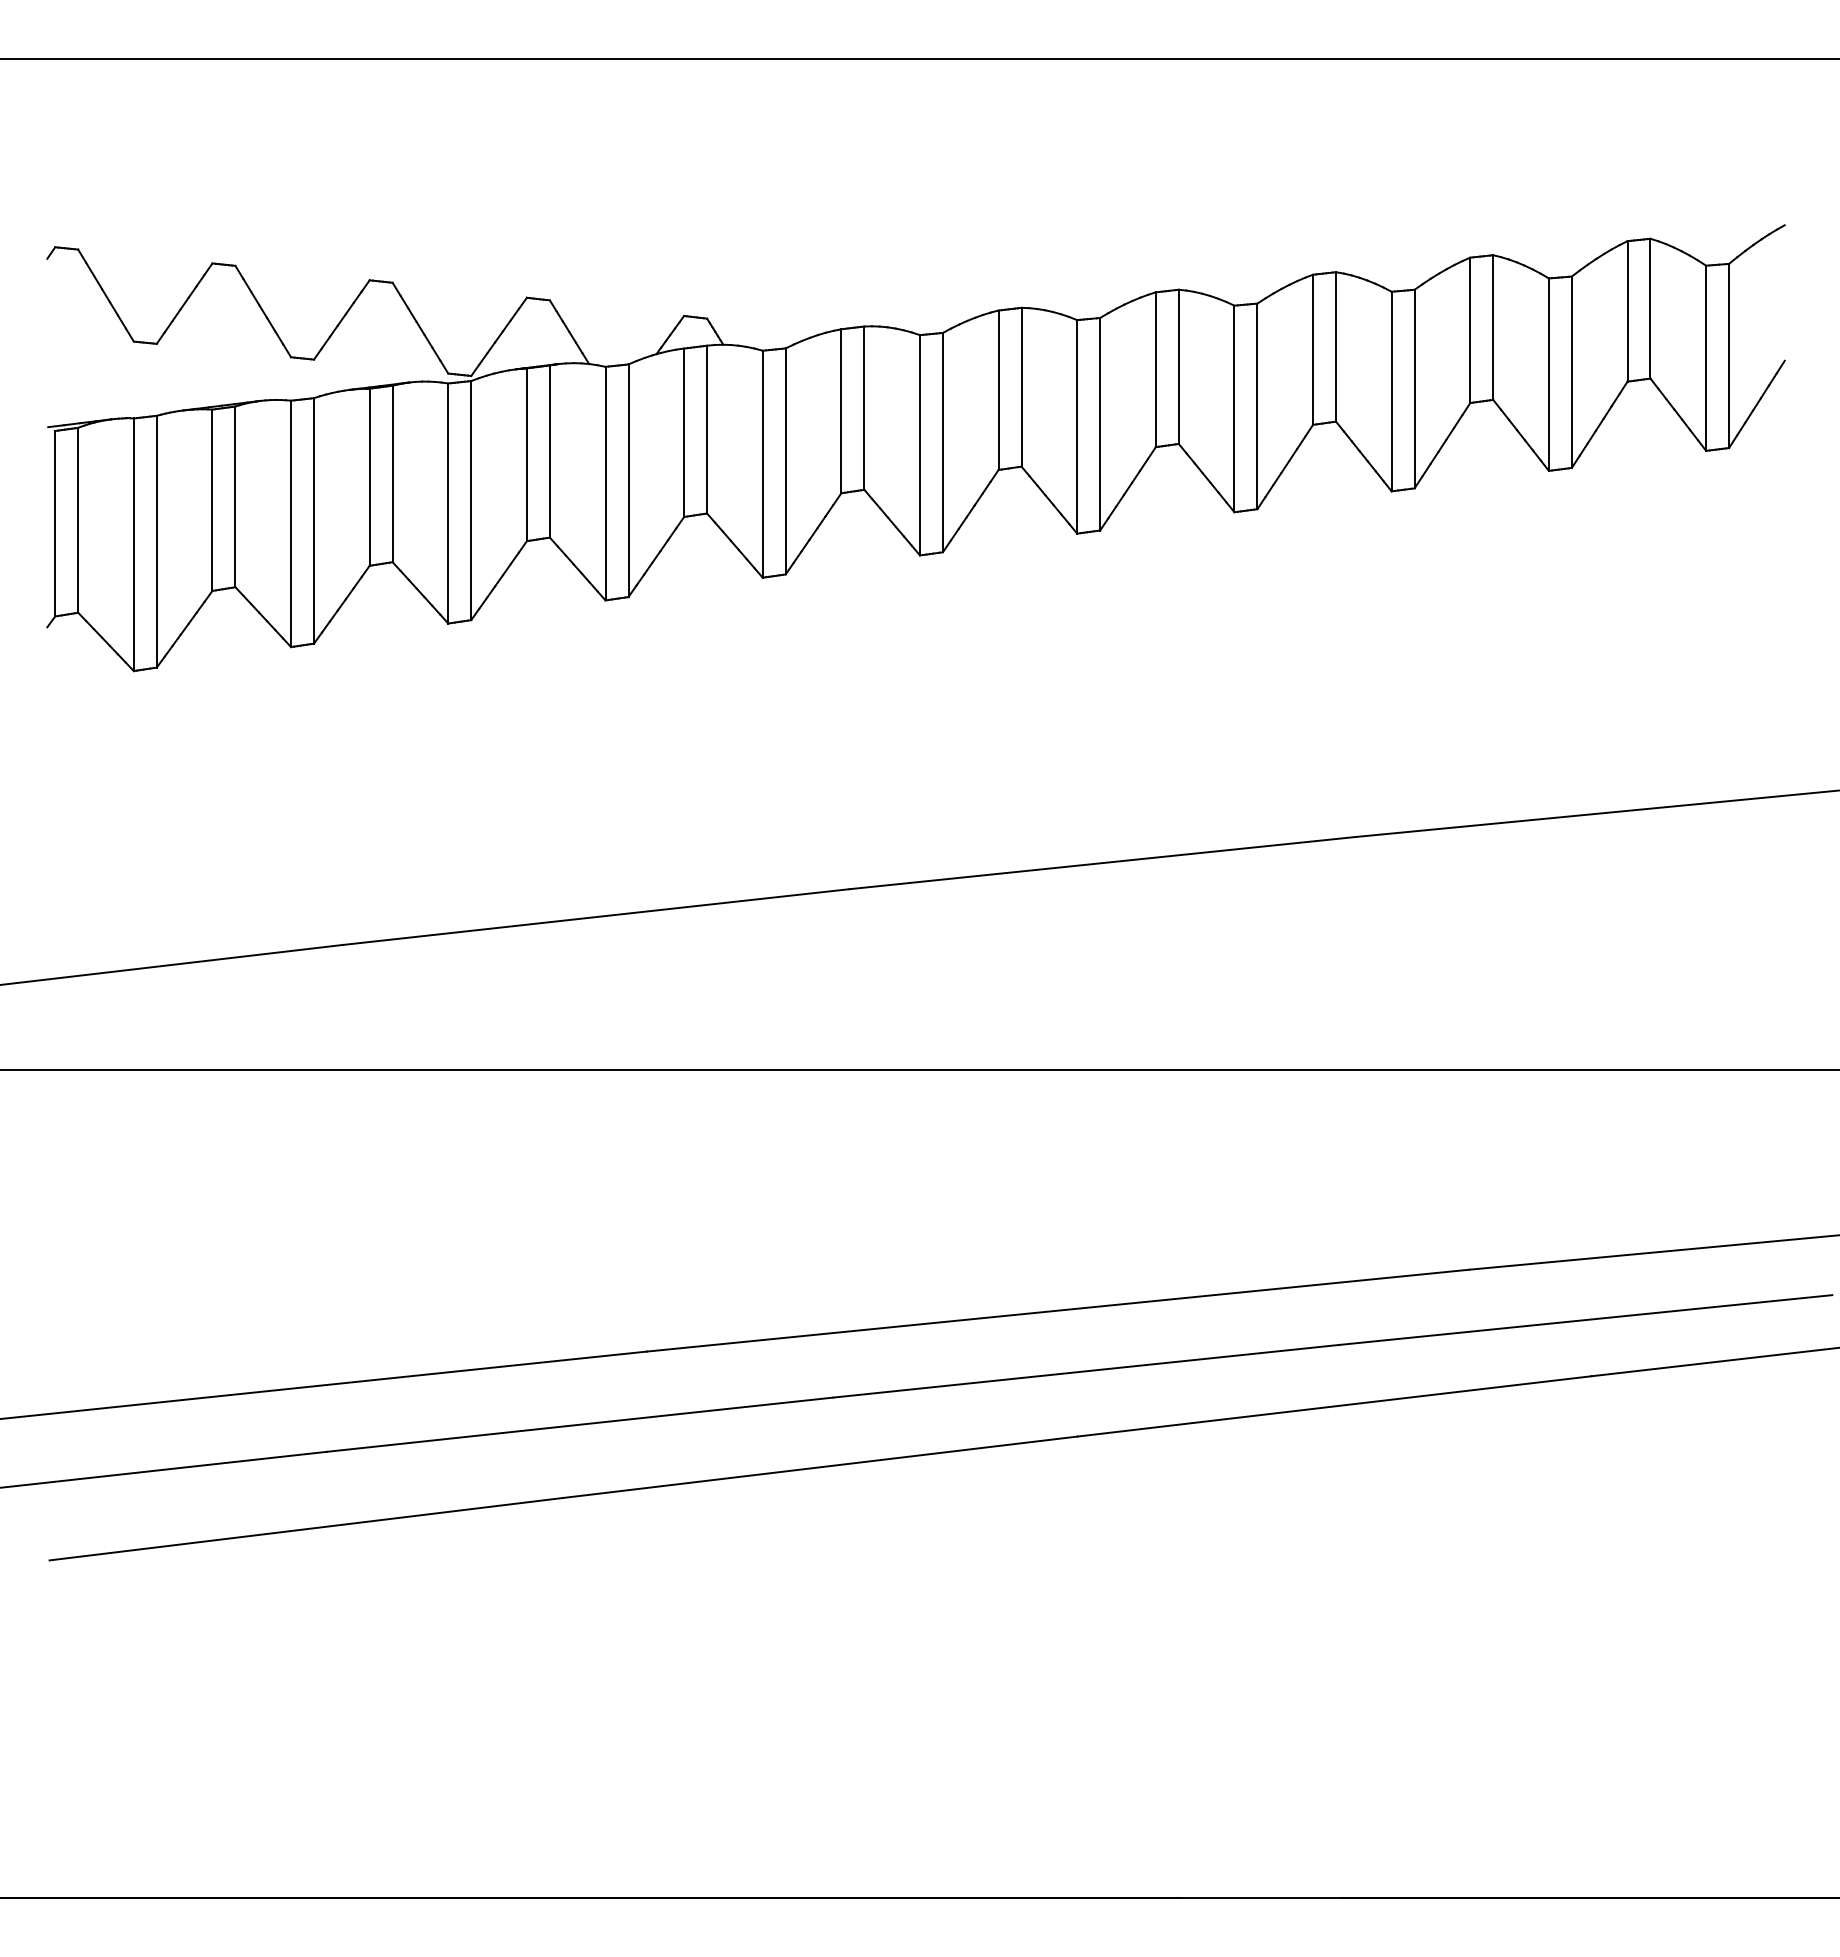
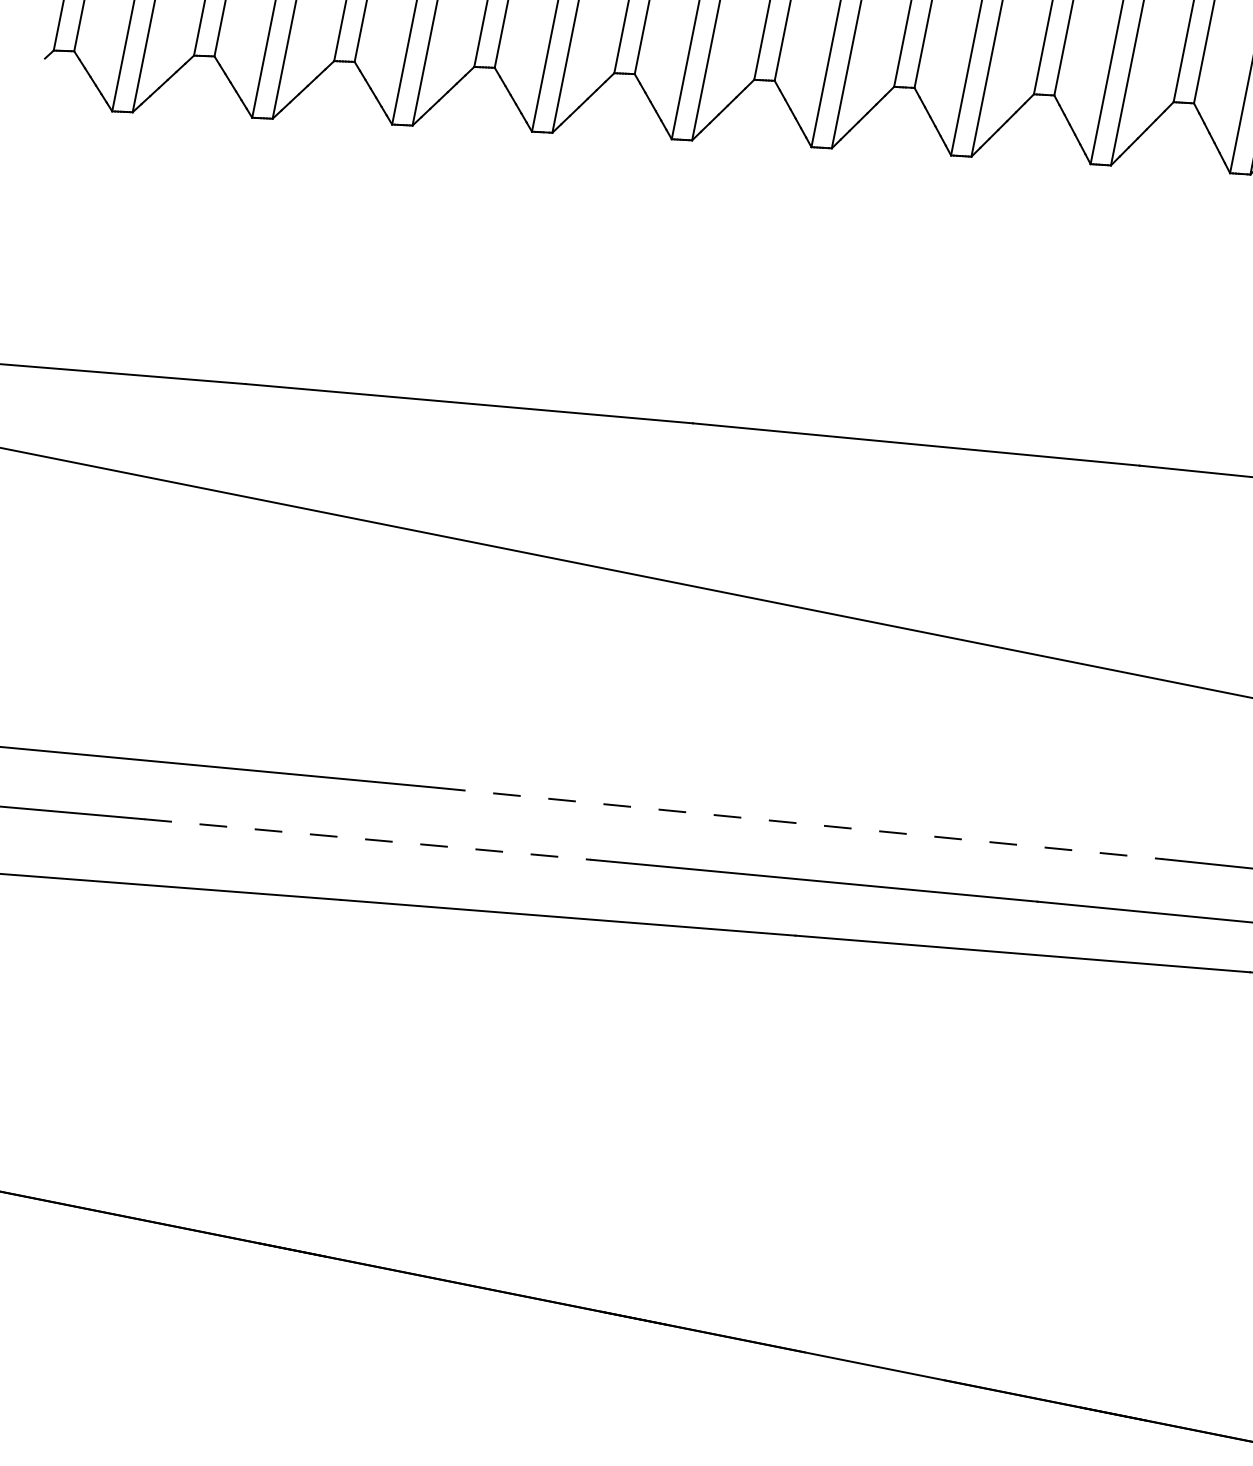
line: (1058, 1310) -> (800, 823), solid -> dashed
line: (580, 1424) -> (368, 839), solid -> dashed

